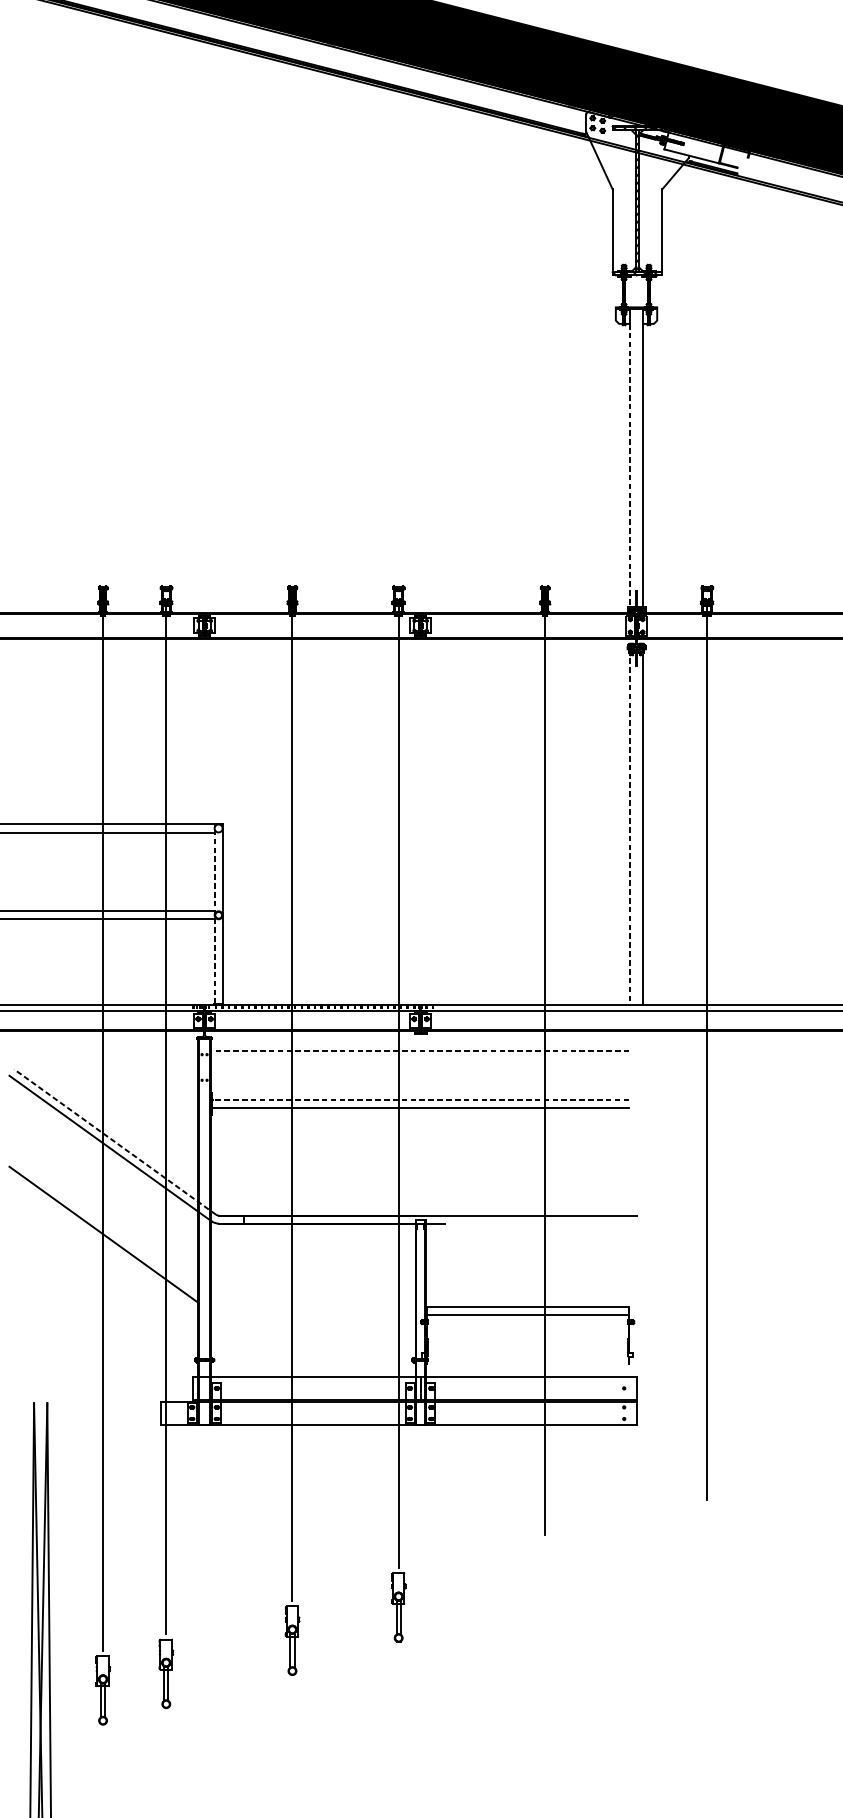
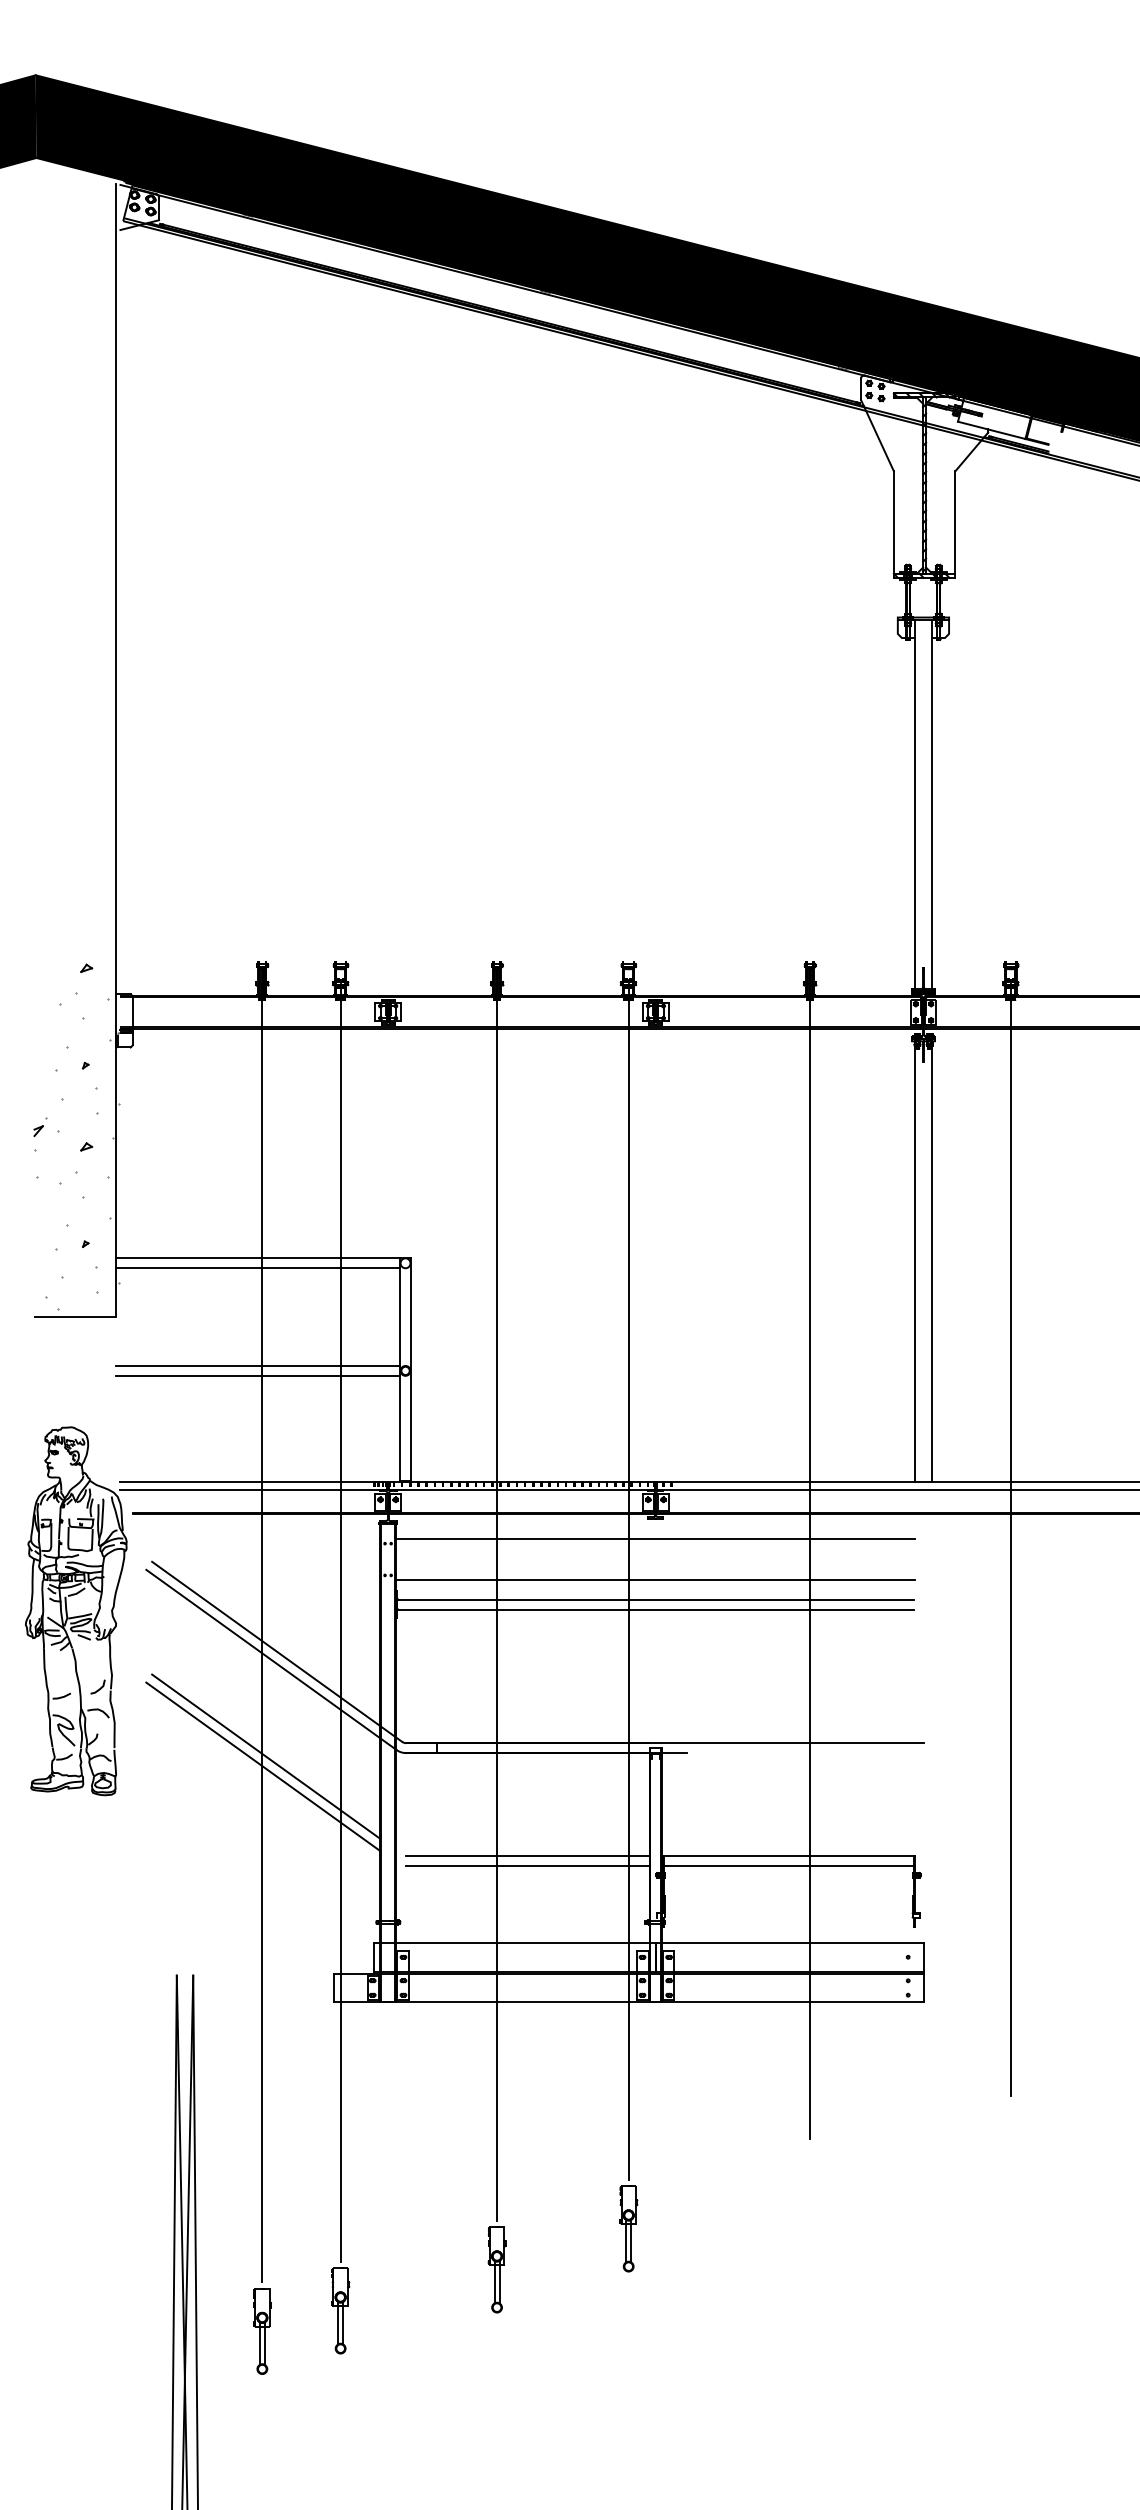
line: (630, 465) -> (915, 813), dashed -> solid
line: (630, 827) -> (915, 1262), dashed -> solid
line: (214, 914) -> (400, 1369), dashed -> solid
line: (420, 1051) -> (655, 1539), dashed -> solid
line: (420, 1084) -> (655, 1580), added
line: (420, 1099) -> (655, 1599), dashed -> solid
line: (114, 1141) -> (276, 1651), dashed -> solid
line: (105, 1226) -> (265, 1756), added
line: (317, 1306) -> (527, 1855), added
line: (317, 1314) -> (527, 1865), added

